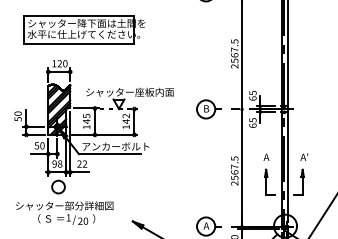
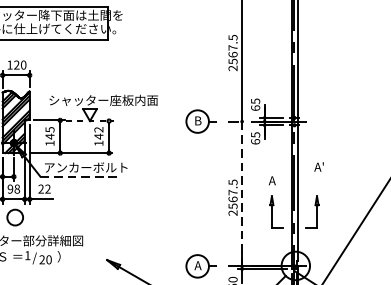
line: (110, 154) -> (79, 177), solid -> dashed
text: (304, 156) -> (319, 166), moved
line: (242, 167) -> (242, 193), solid -> dashed

